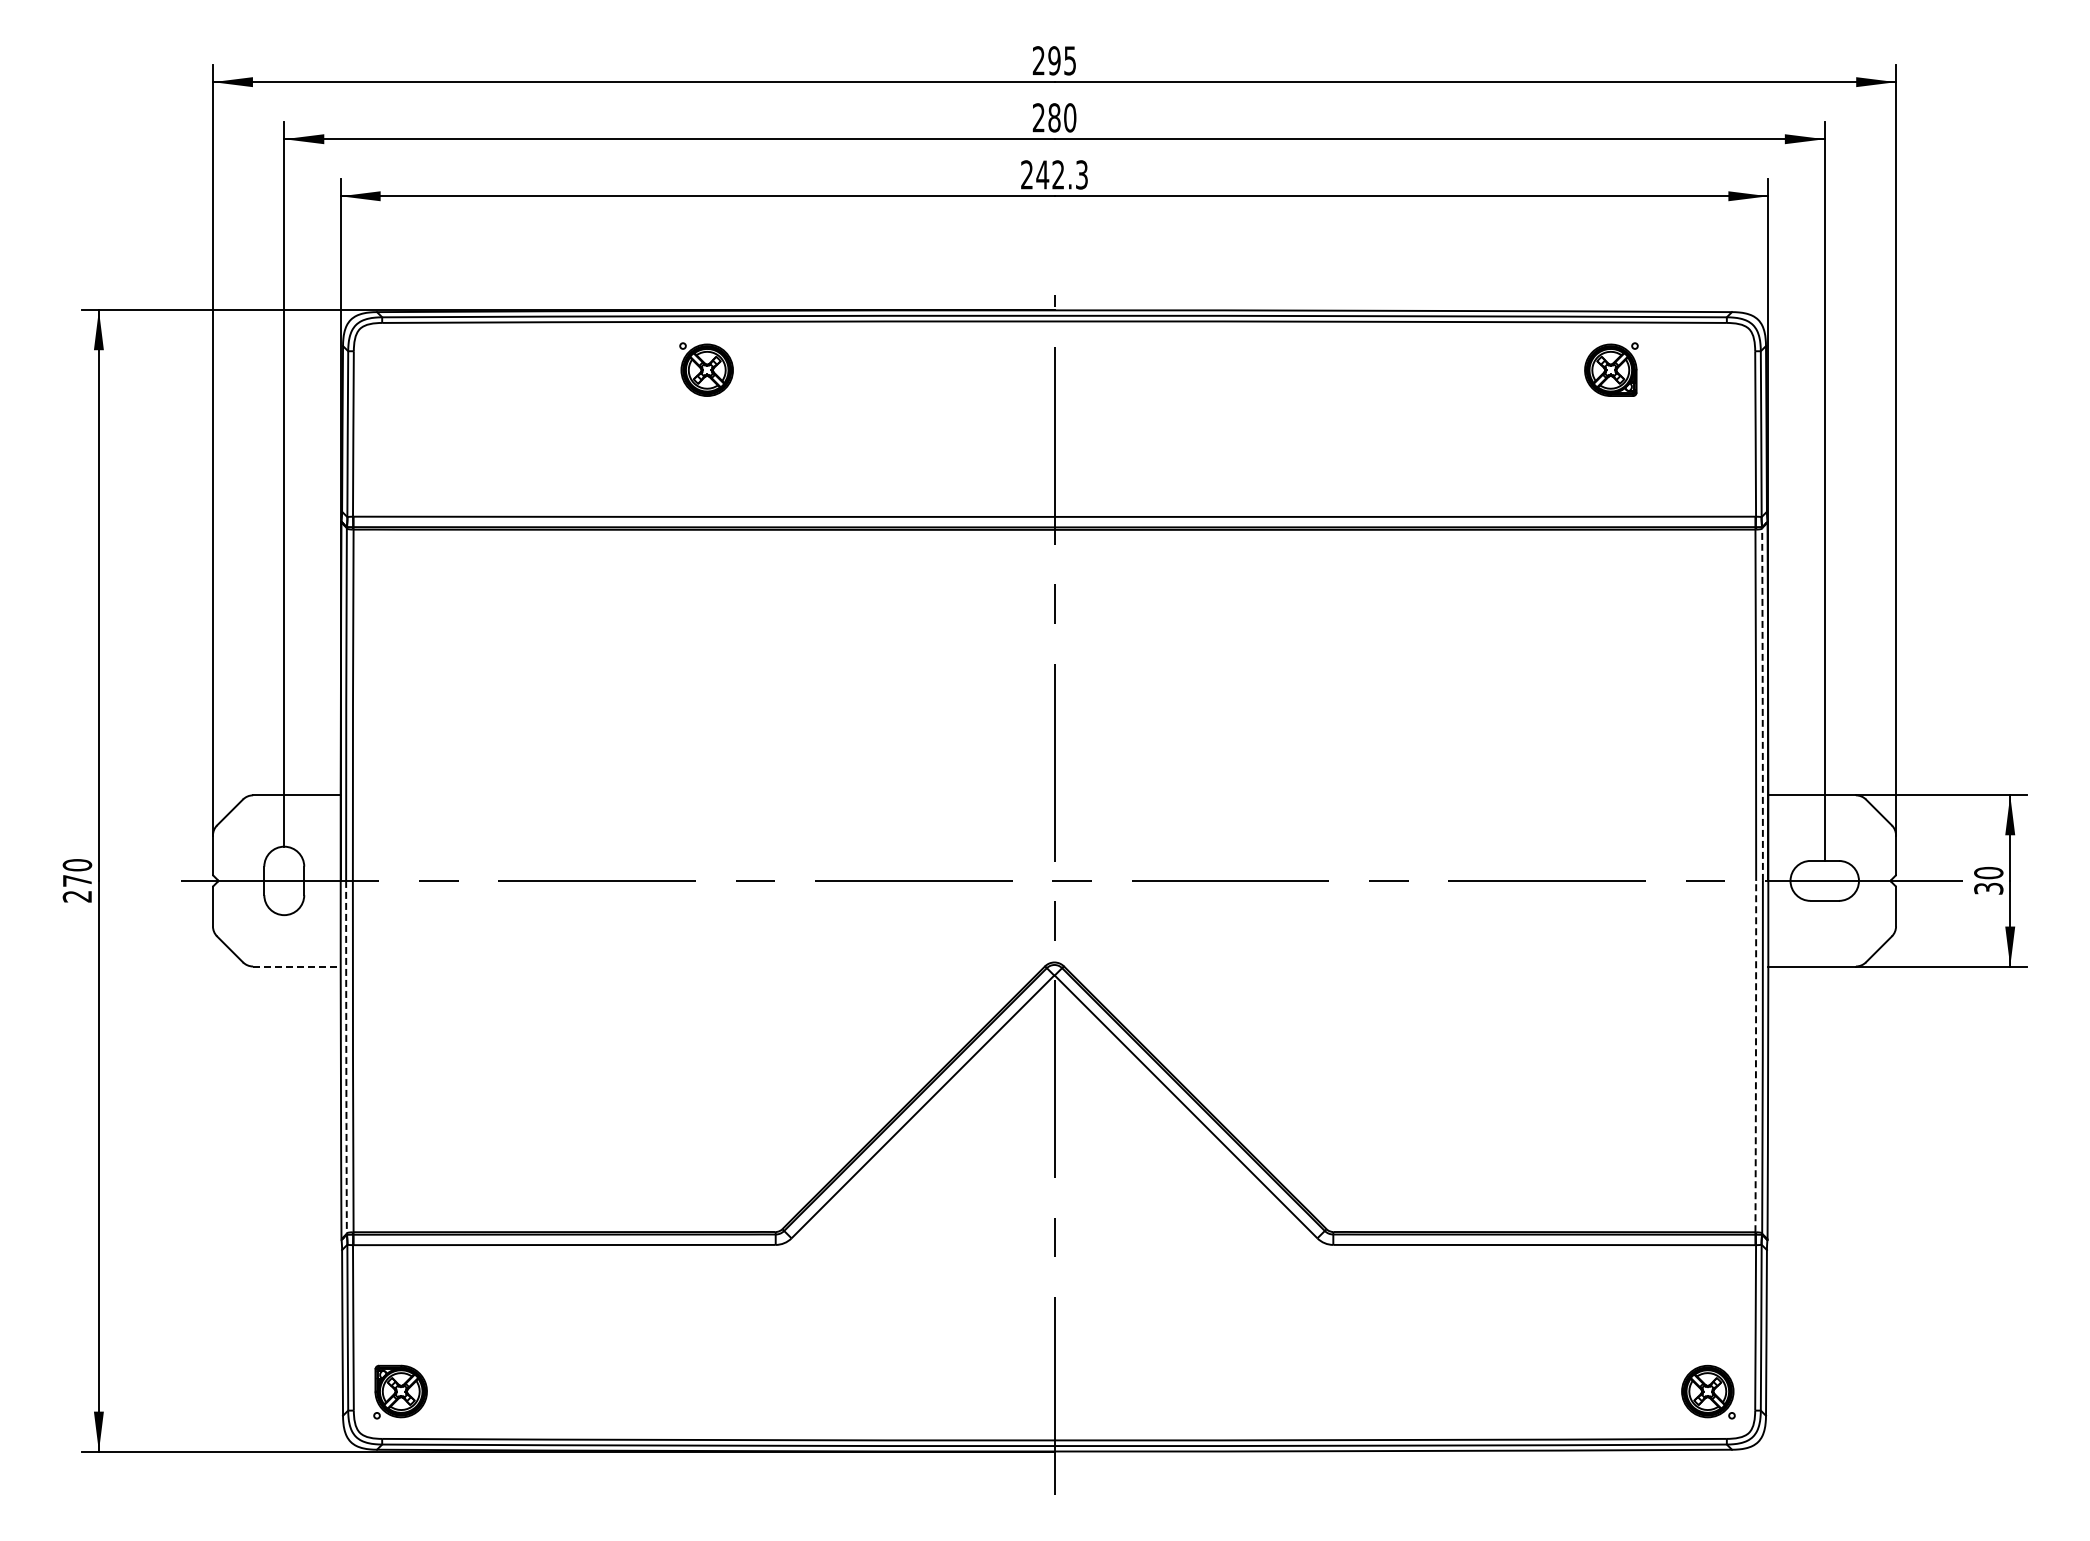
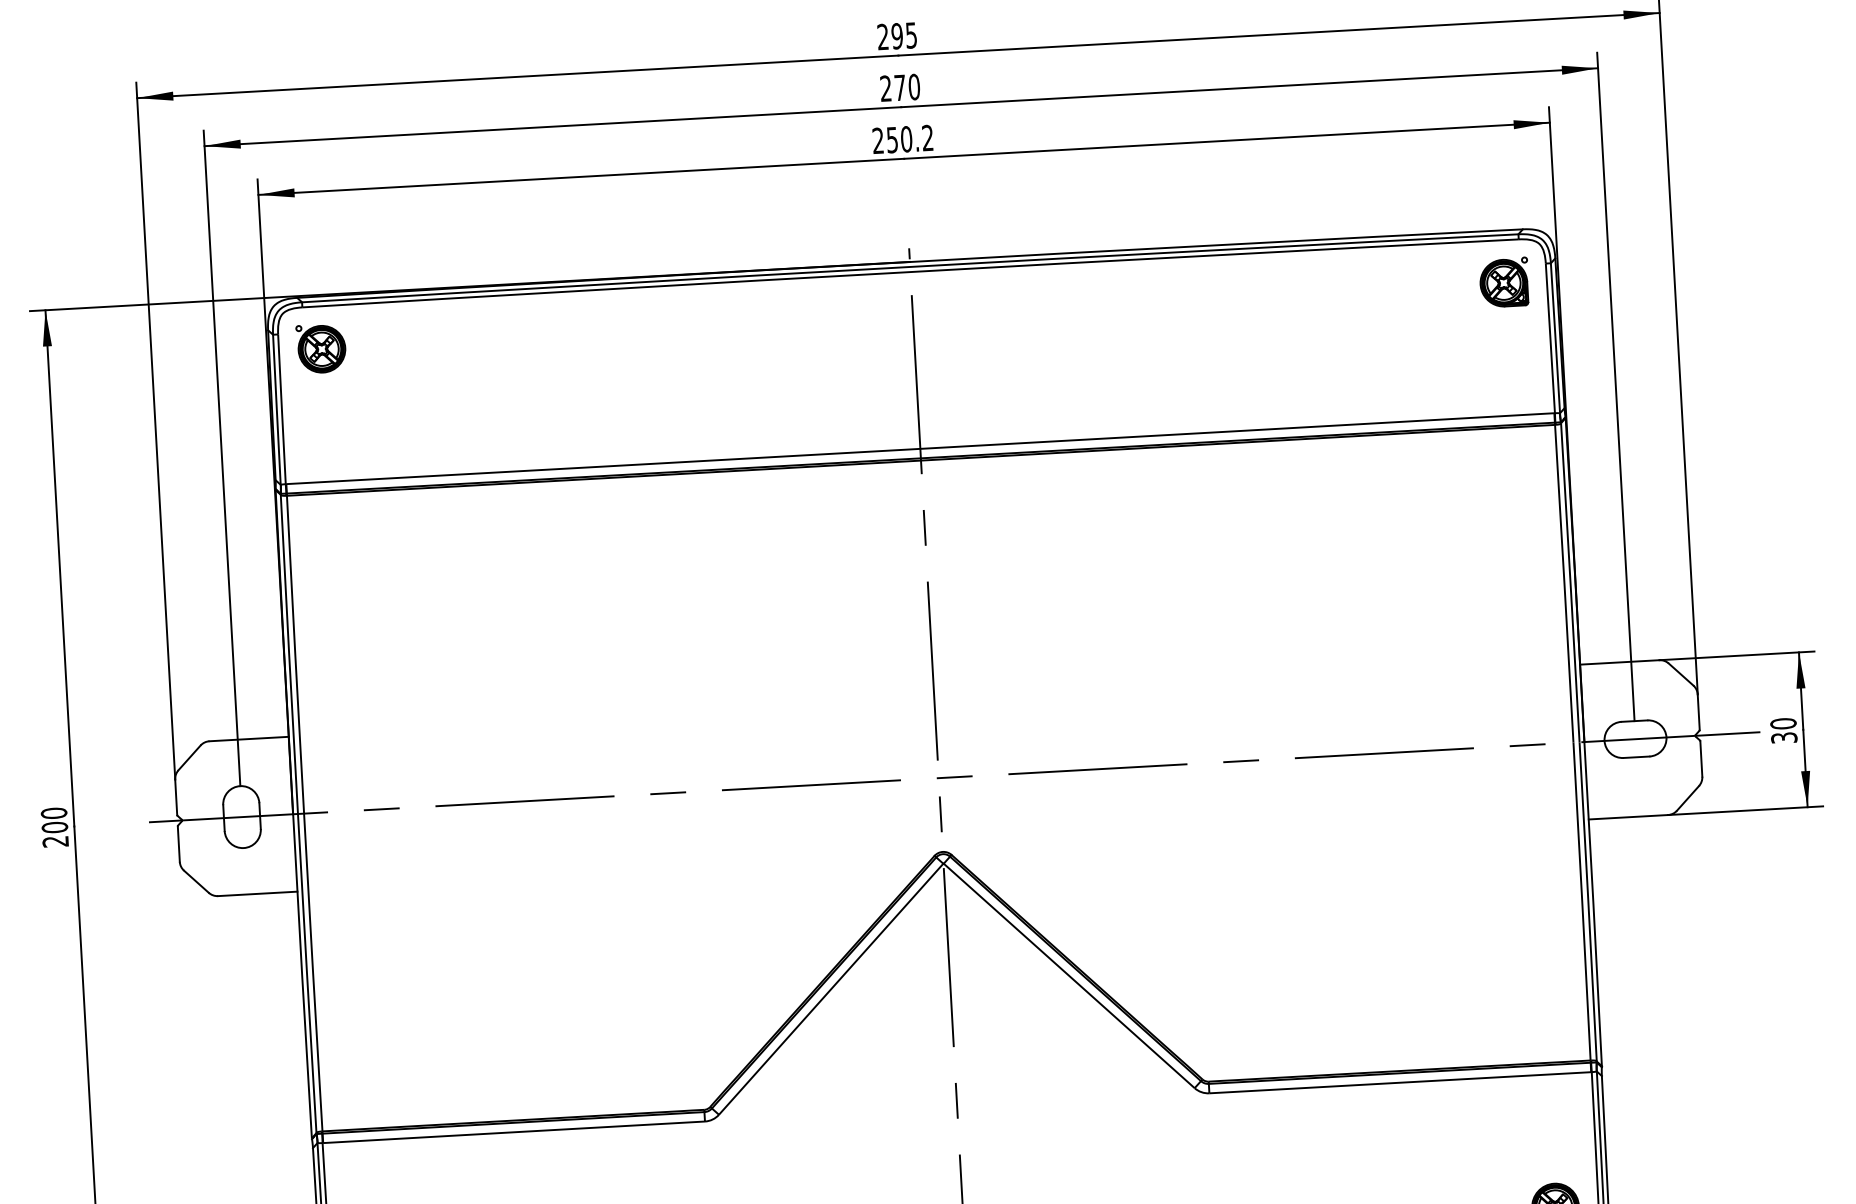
text: (1054, 117) -> (900, 87), 280 -> 270
text: (1061, 174) -> (909, 138), 242.3 -> 250.2
part: (706, 369) -> (321, 348), moved
part: (1611, 369) -> (1504, 282), moved
arc: (1762, 704) -> (1570, 582), dashed -> solid
text: (77, 880) -> (54, 827), 270 -> 200
line: (296, 966) -> (257, 893), dashed -> solid
arc: (1755, 1056) -> (1581, 901), dashed -> solid
arc: (346, 1057) -> (307, 973), dashed -> solid

